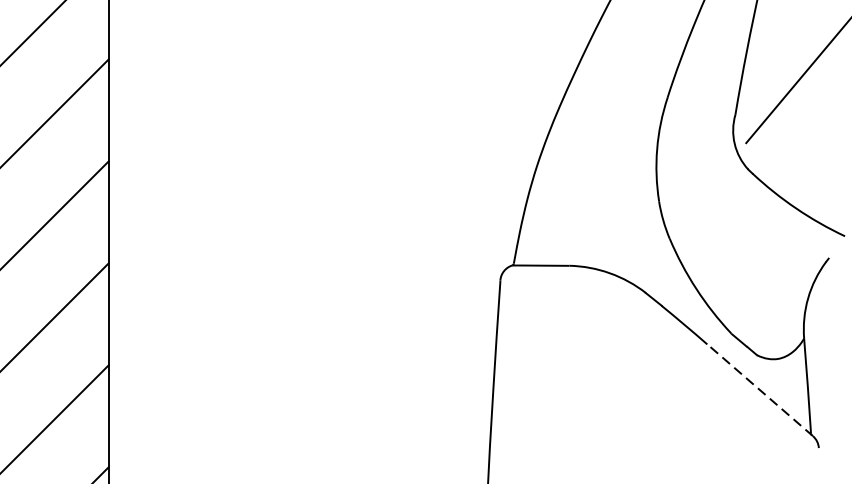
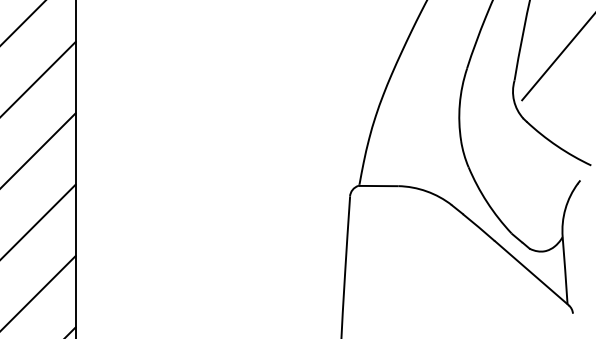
line: (759, 390) -> (531, 273), dashed -> solid

